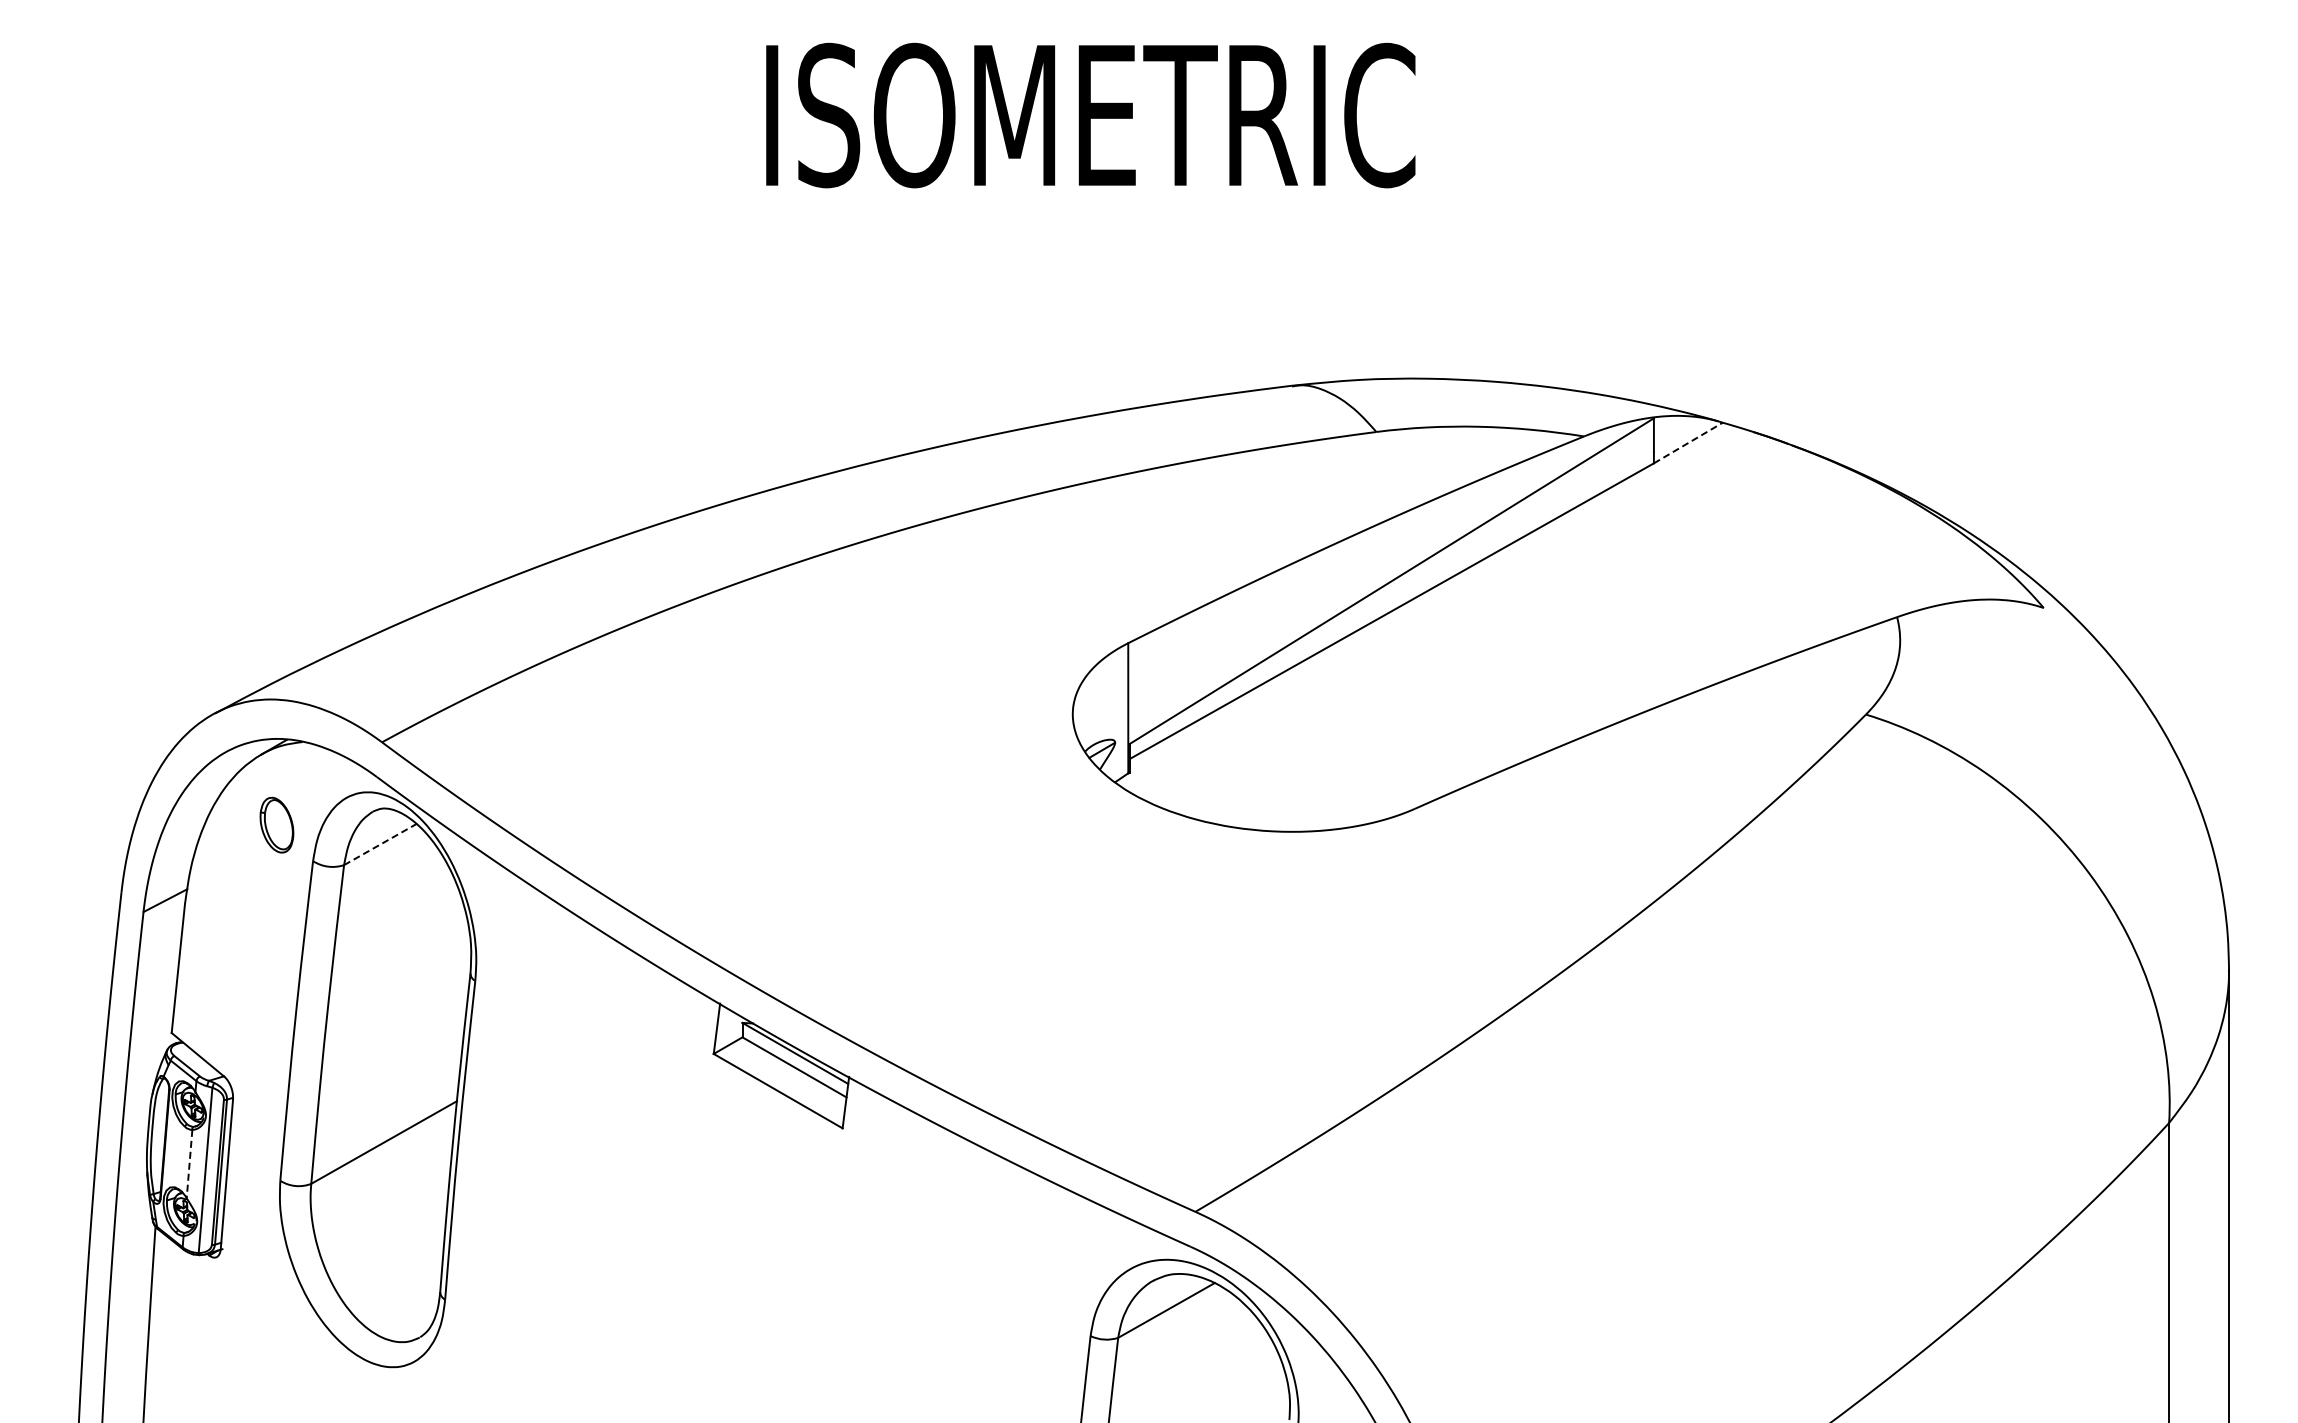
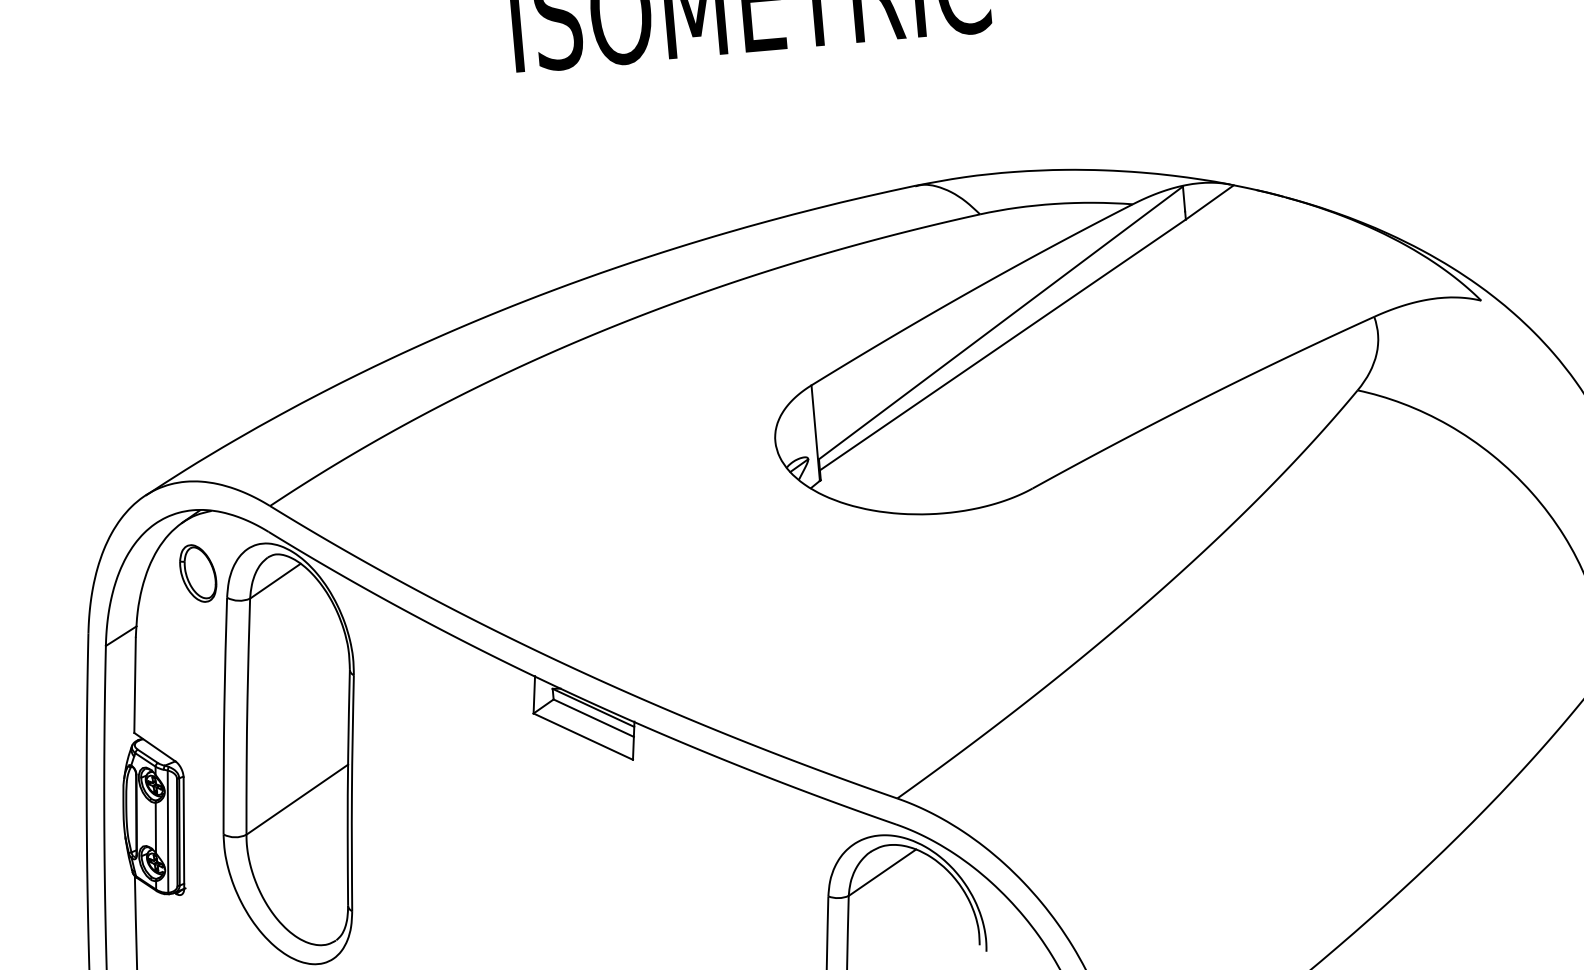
line: (1688, 443) -> (1209, 202), dashed -> solid
part: (276, 825) -> (197, 573), size x1.43
line: (380, 844) -> (275, 581), dashed -> solid
line: (189, 1164) -> (155, 828), dashed -> solid

